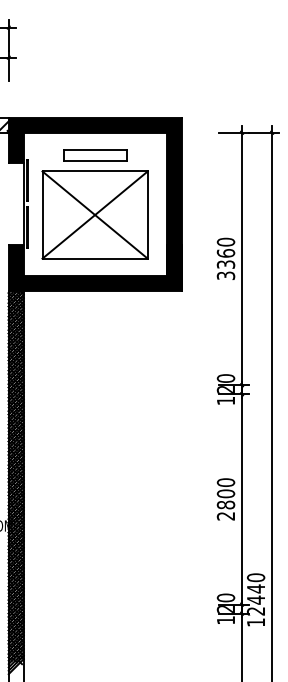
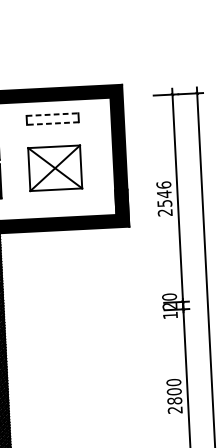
line: (95, 149) -> (52, 114), solid -> dashed
line: (95, 160) -> (53, 123), solid -> dashed
part: (94, 214) -> (54, 167), size x0.6
text: (225, 258) -> (164, 198), 3360 -> 2546

